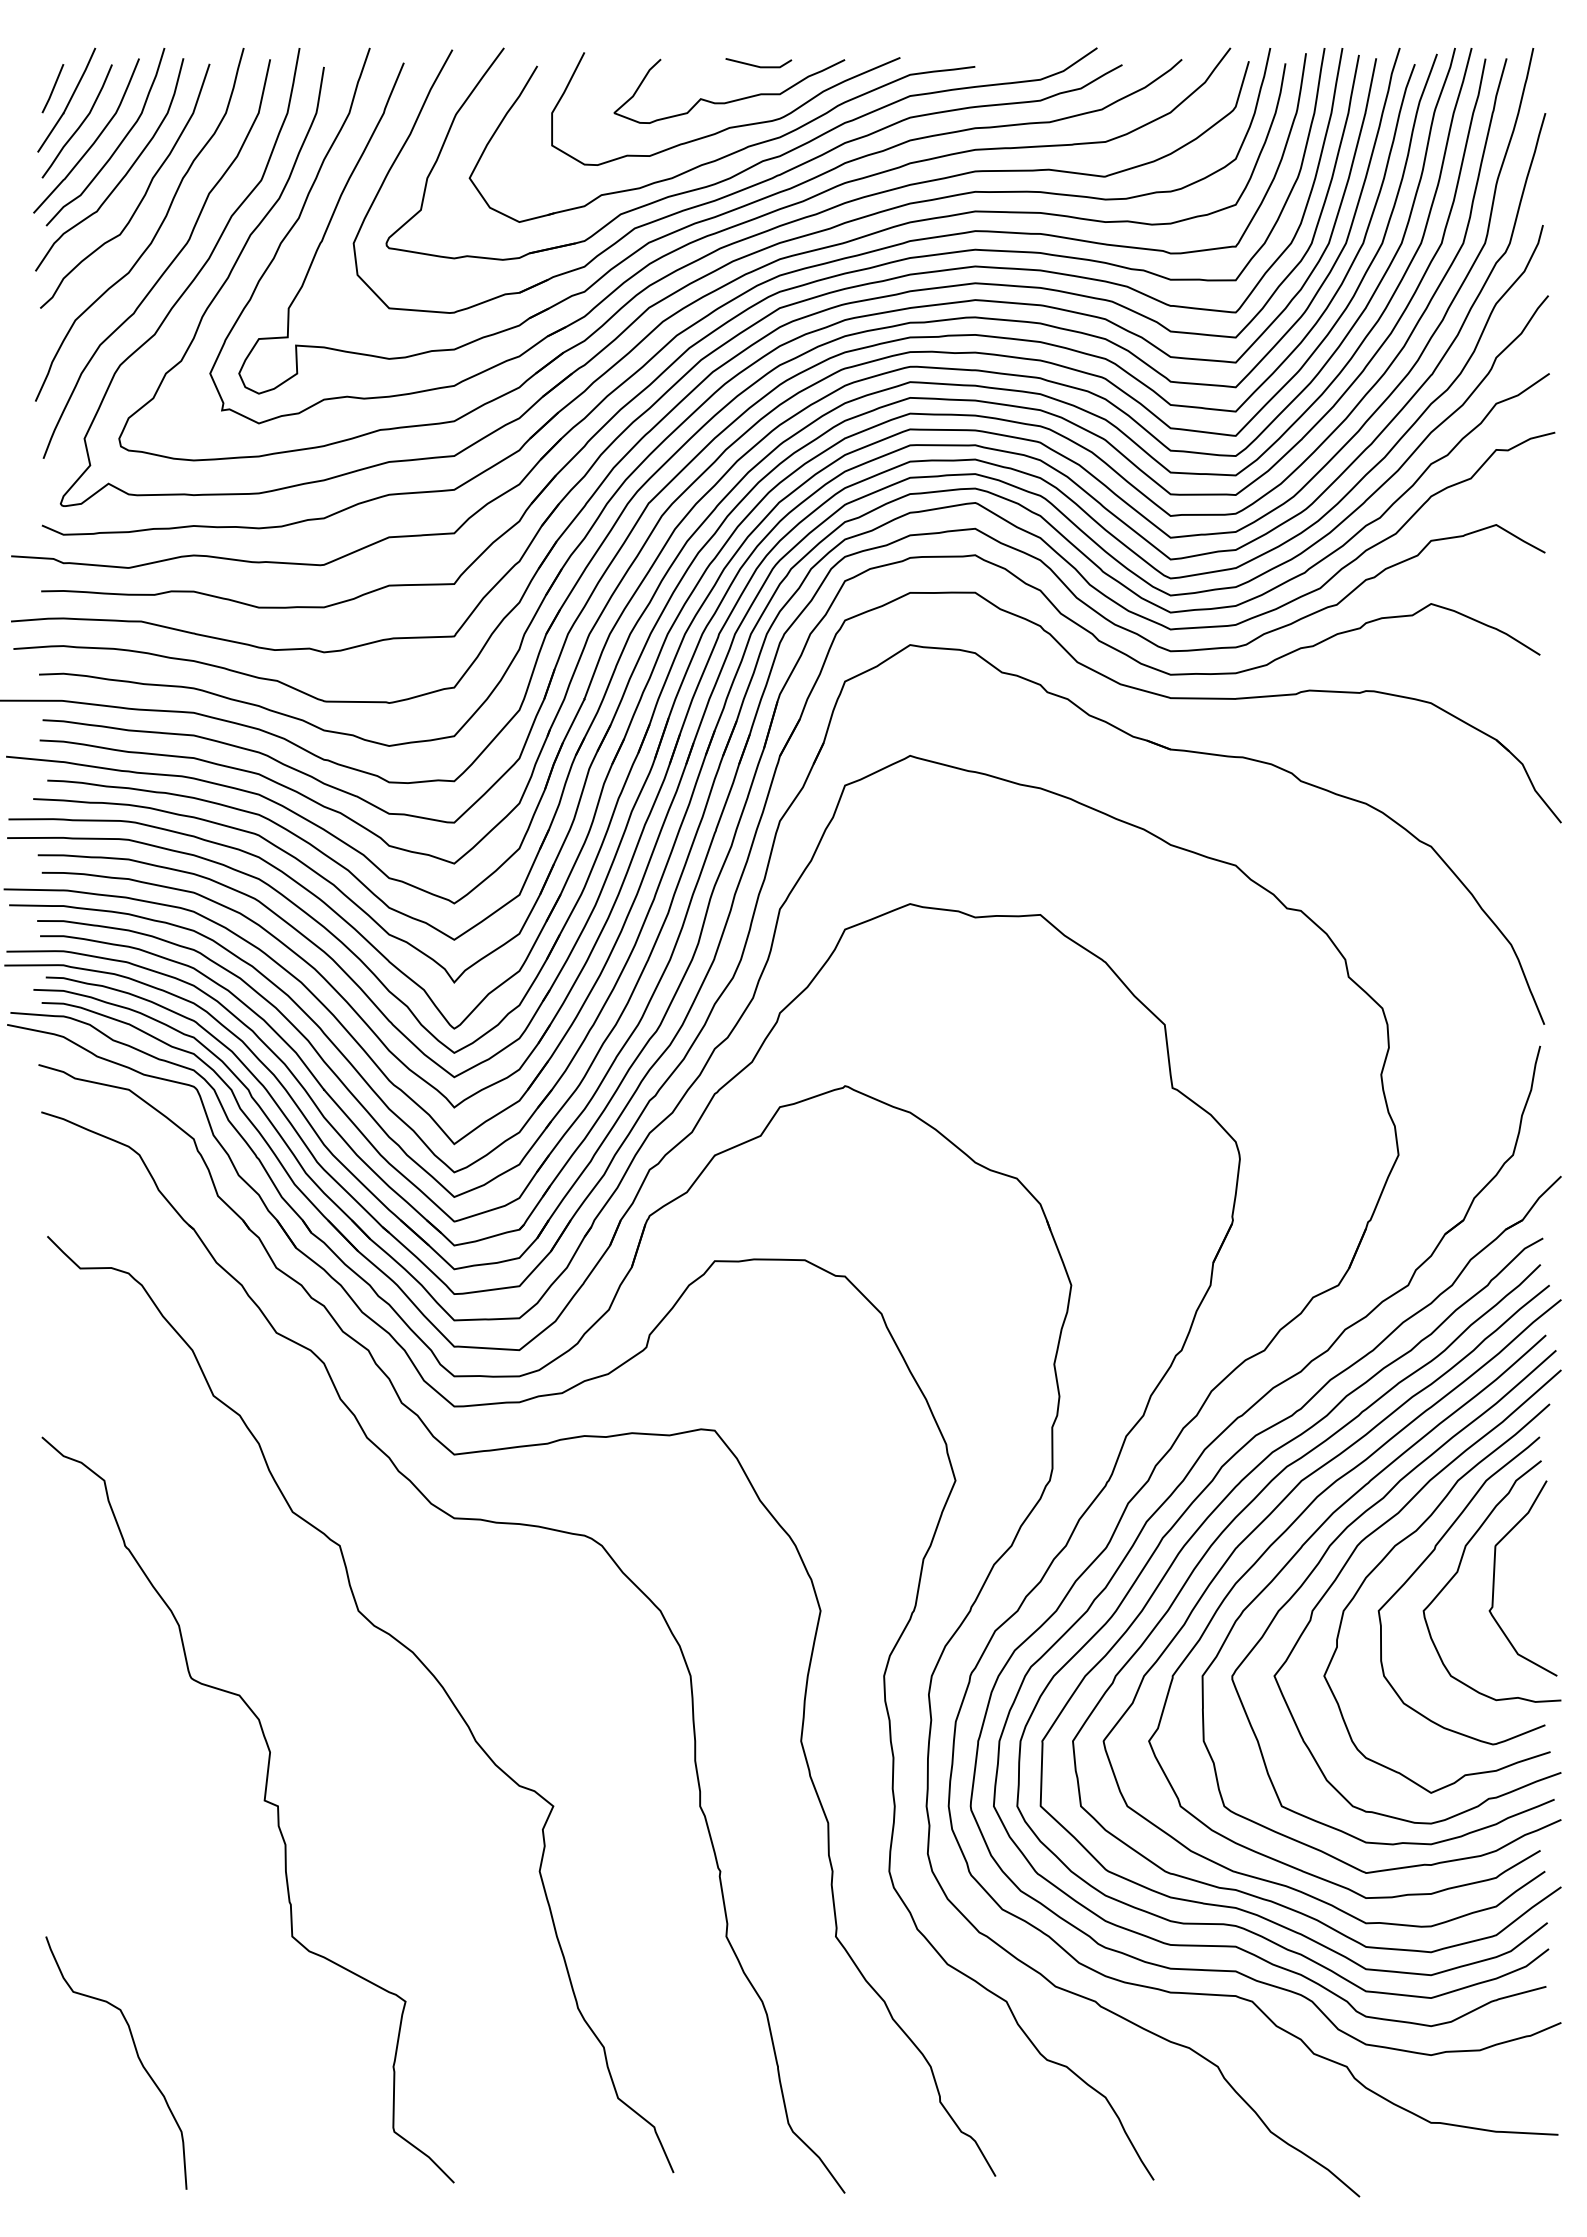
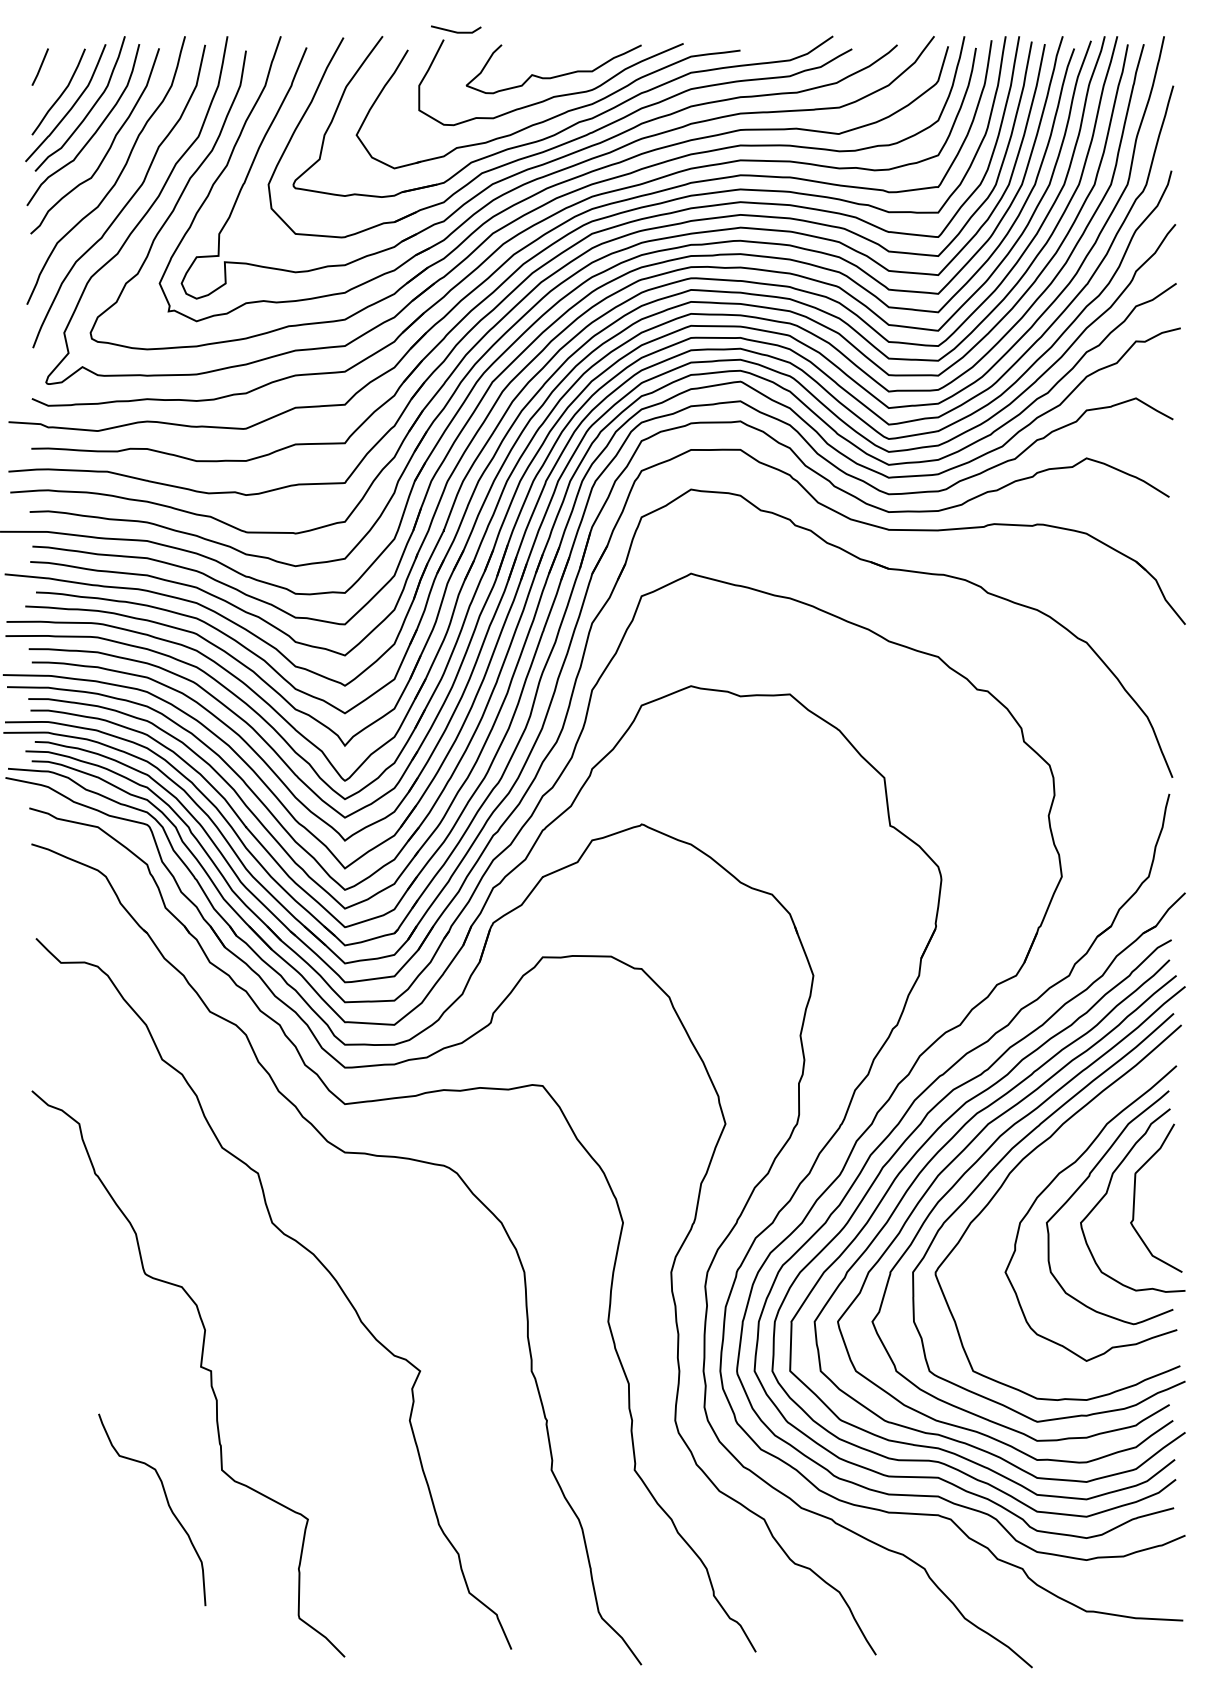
line: (758, 65) -> (455, 31), moved
curve: (68, 101) -> (52, 76), removed
curve: (1369, 1536) -> (1039, 1166), removed
curve: (136, 2054) -> (167, 1503), moved

